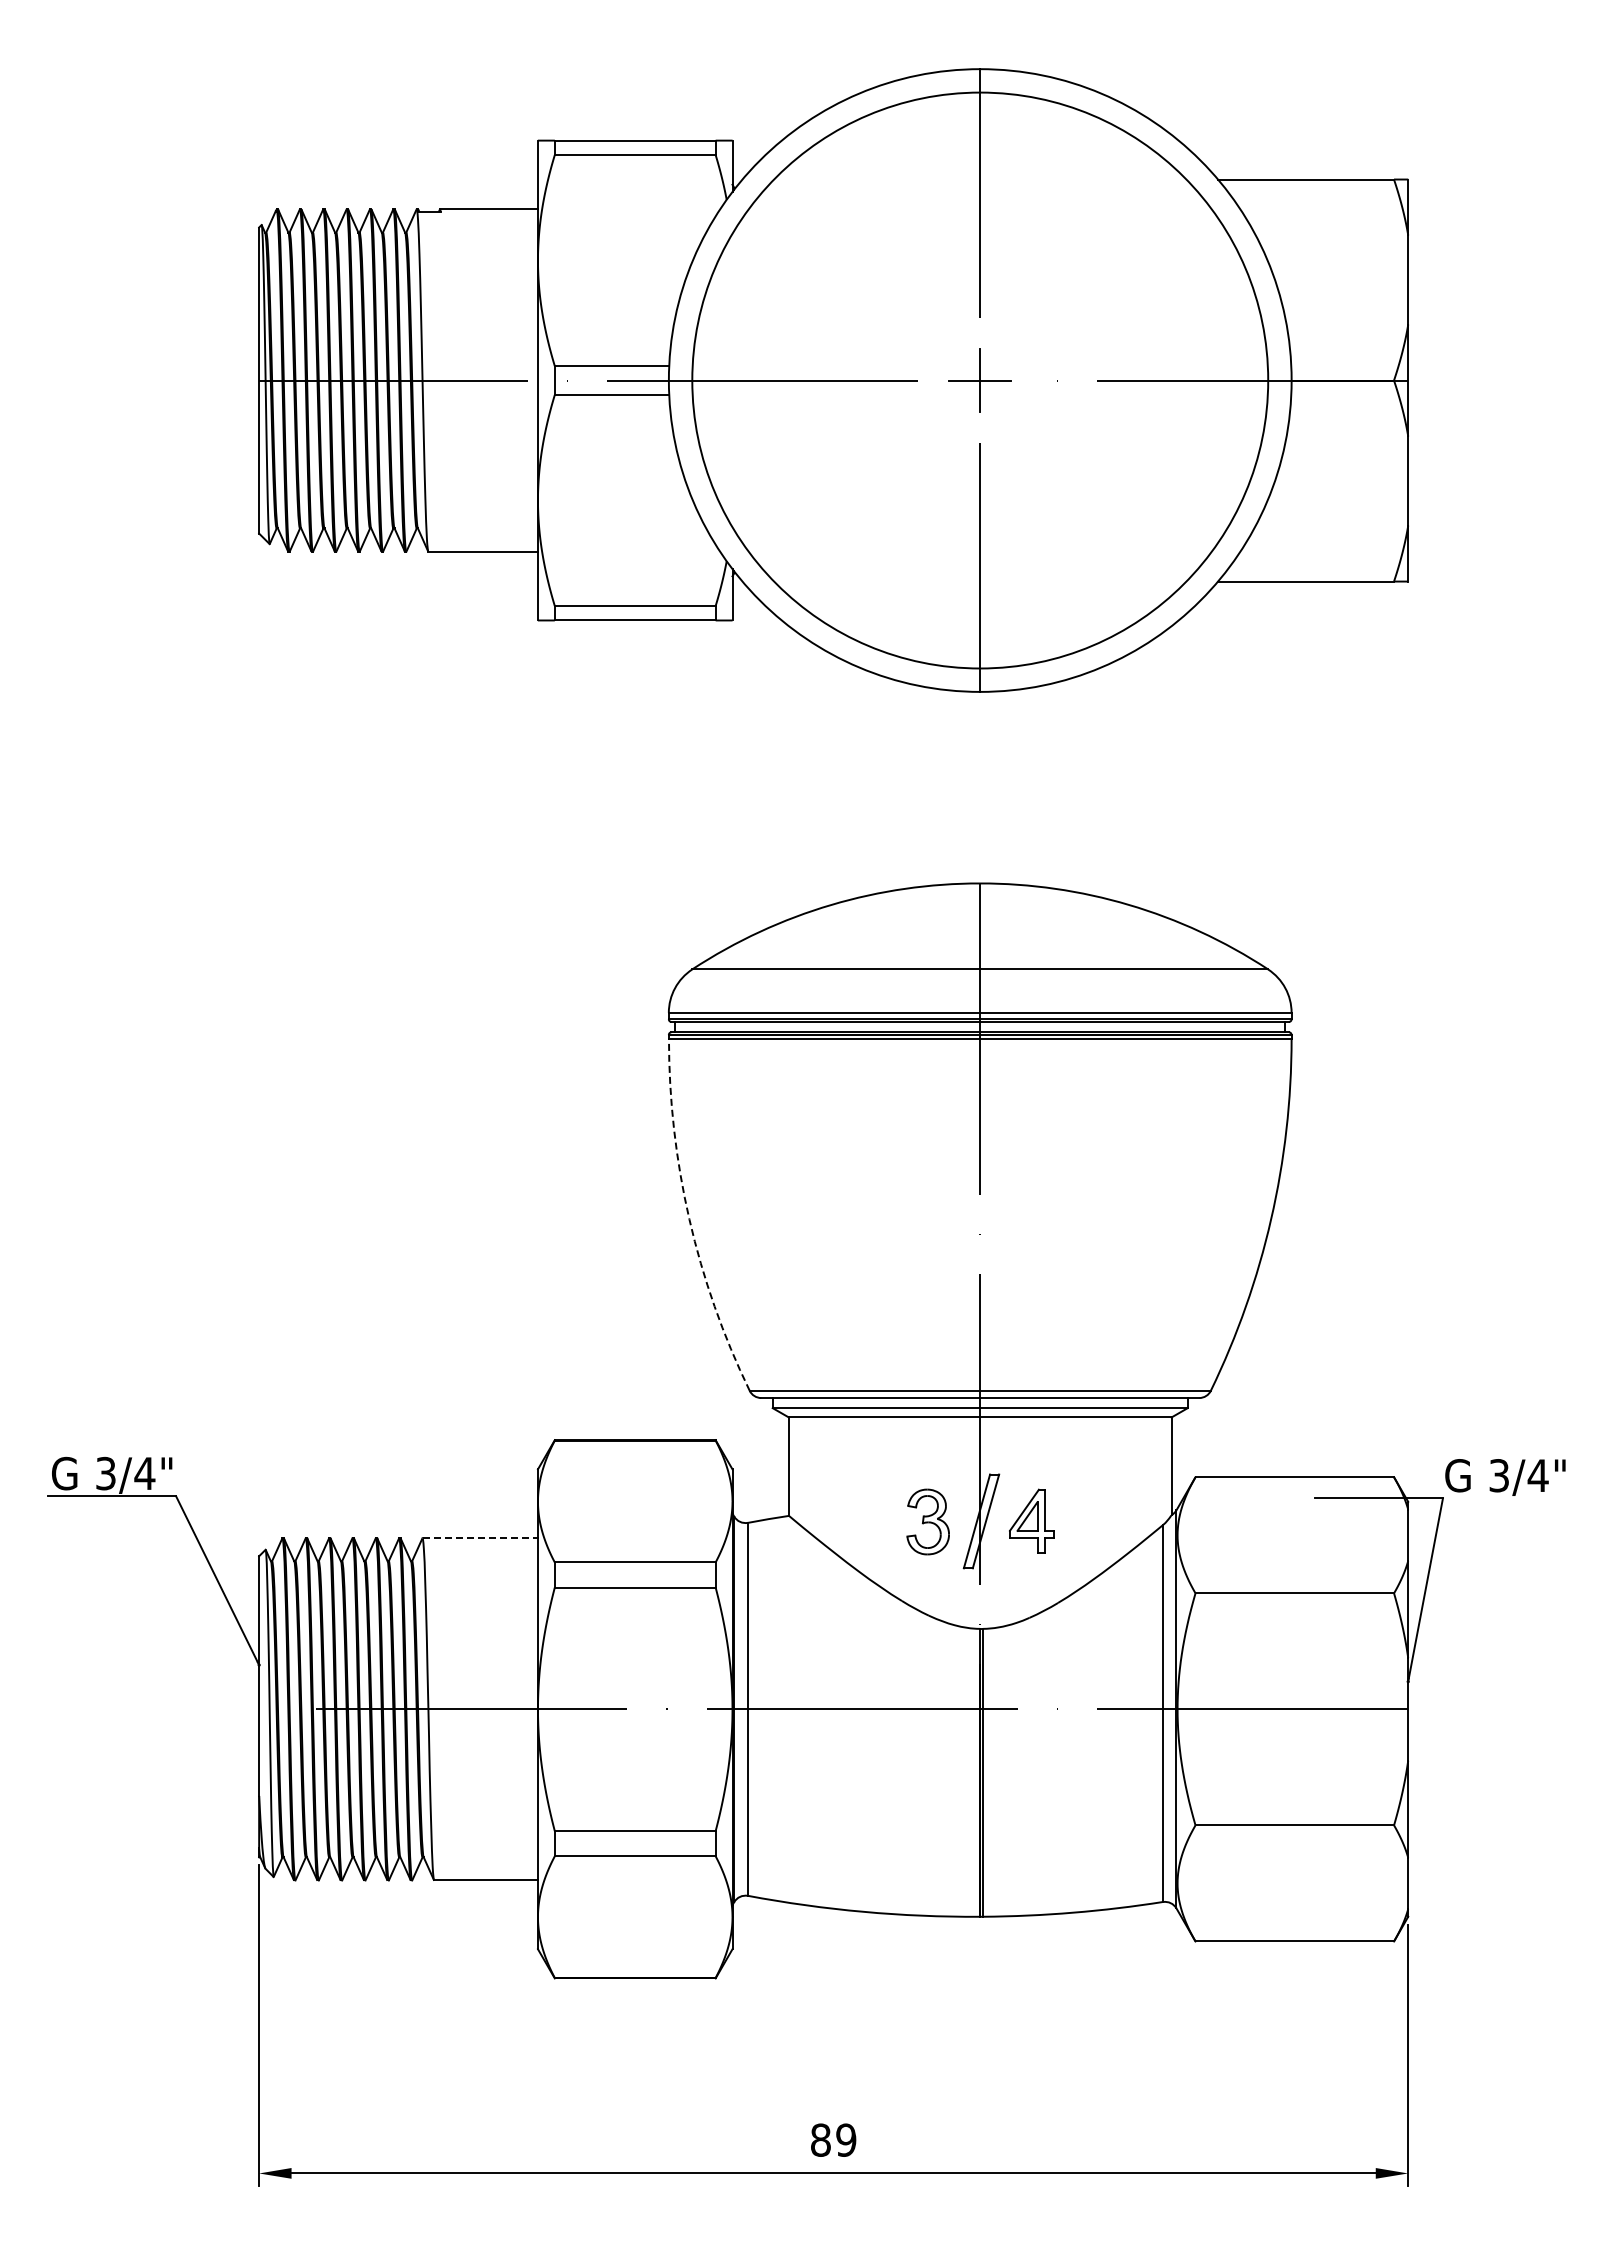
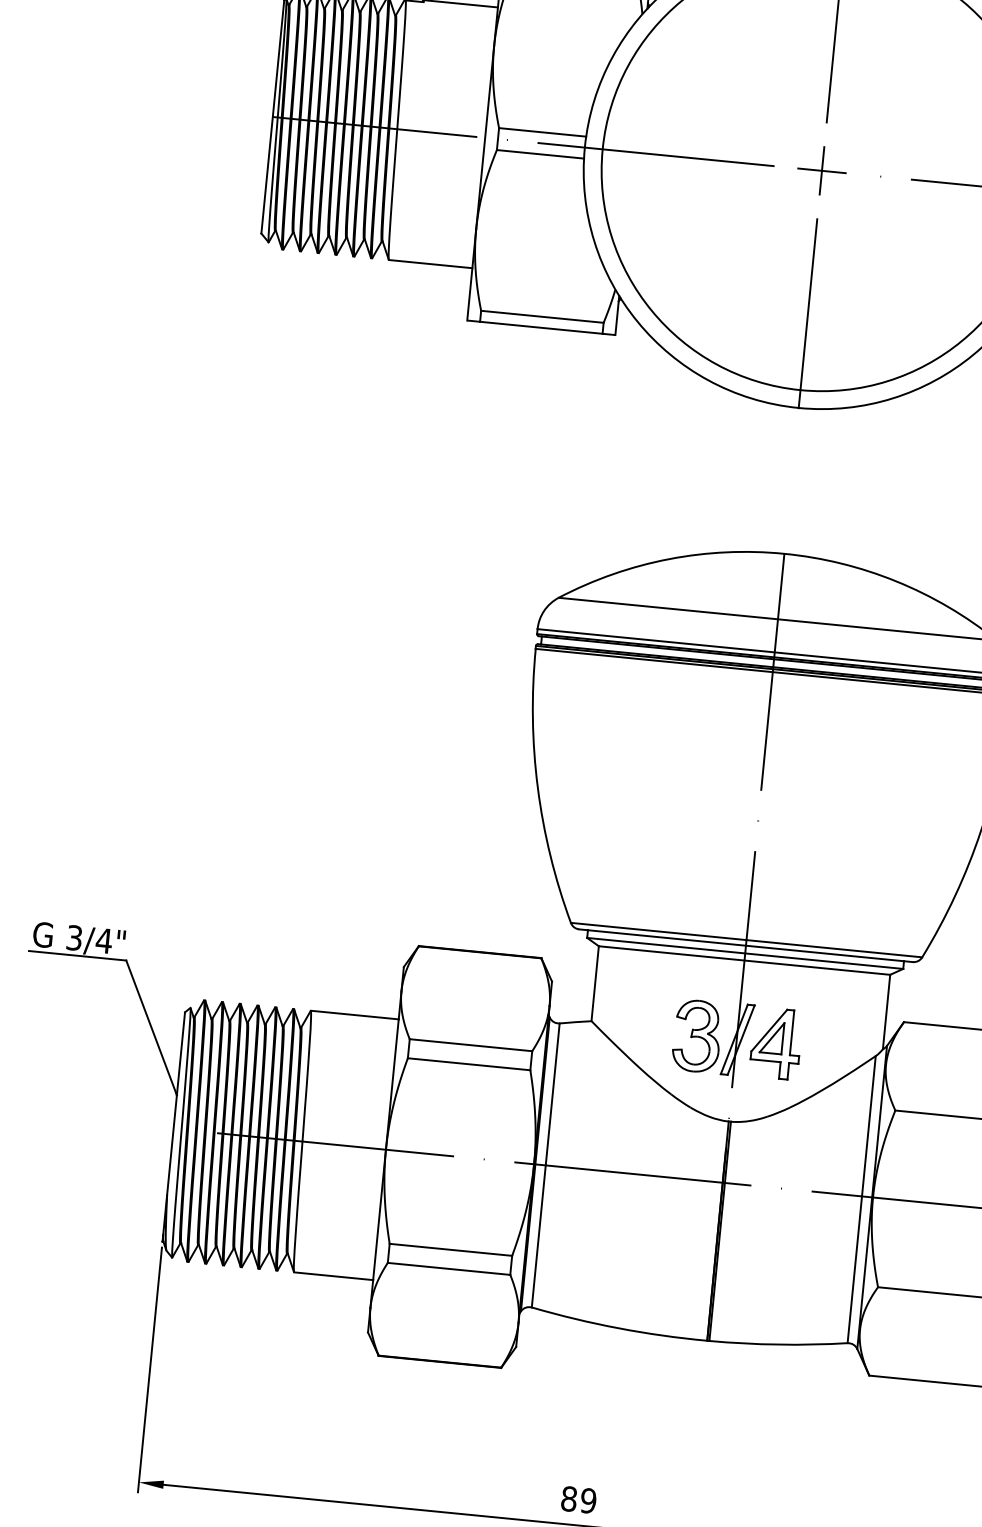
arc: (689, 1219) -> (537, 788), dashed -> solid
part: (927, 1521) -> (696, 1035), size x1.43
part: (1031, 1521) -> (775, 1043), size x1.43
line: (480, 1538) -> (354, 1015), dashed -> solid

